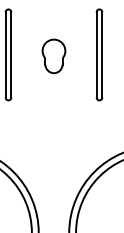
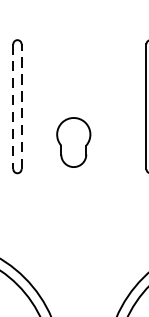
line: (5, 54) -> (13, 106), solid -> dashed
line: (11, 54) -> (21, 106), solid -> dashed
part: (53, 56) -> (73, 142), moved

